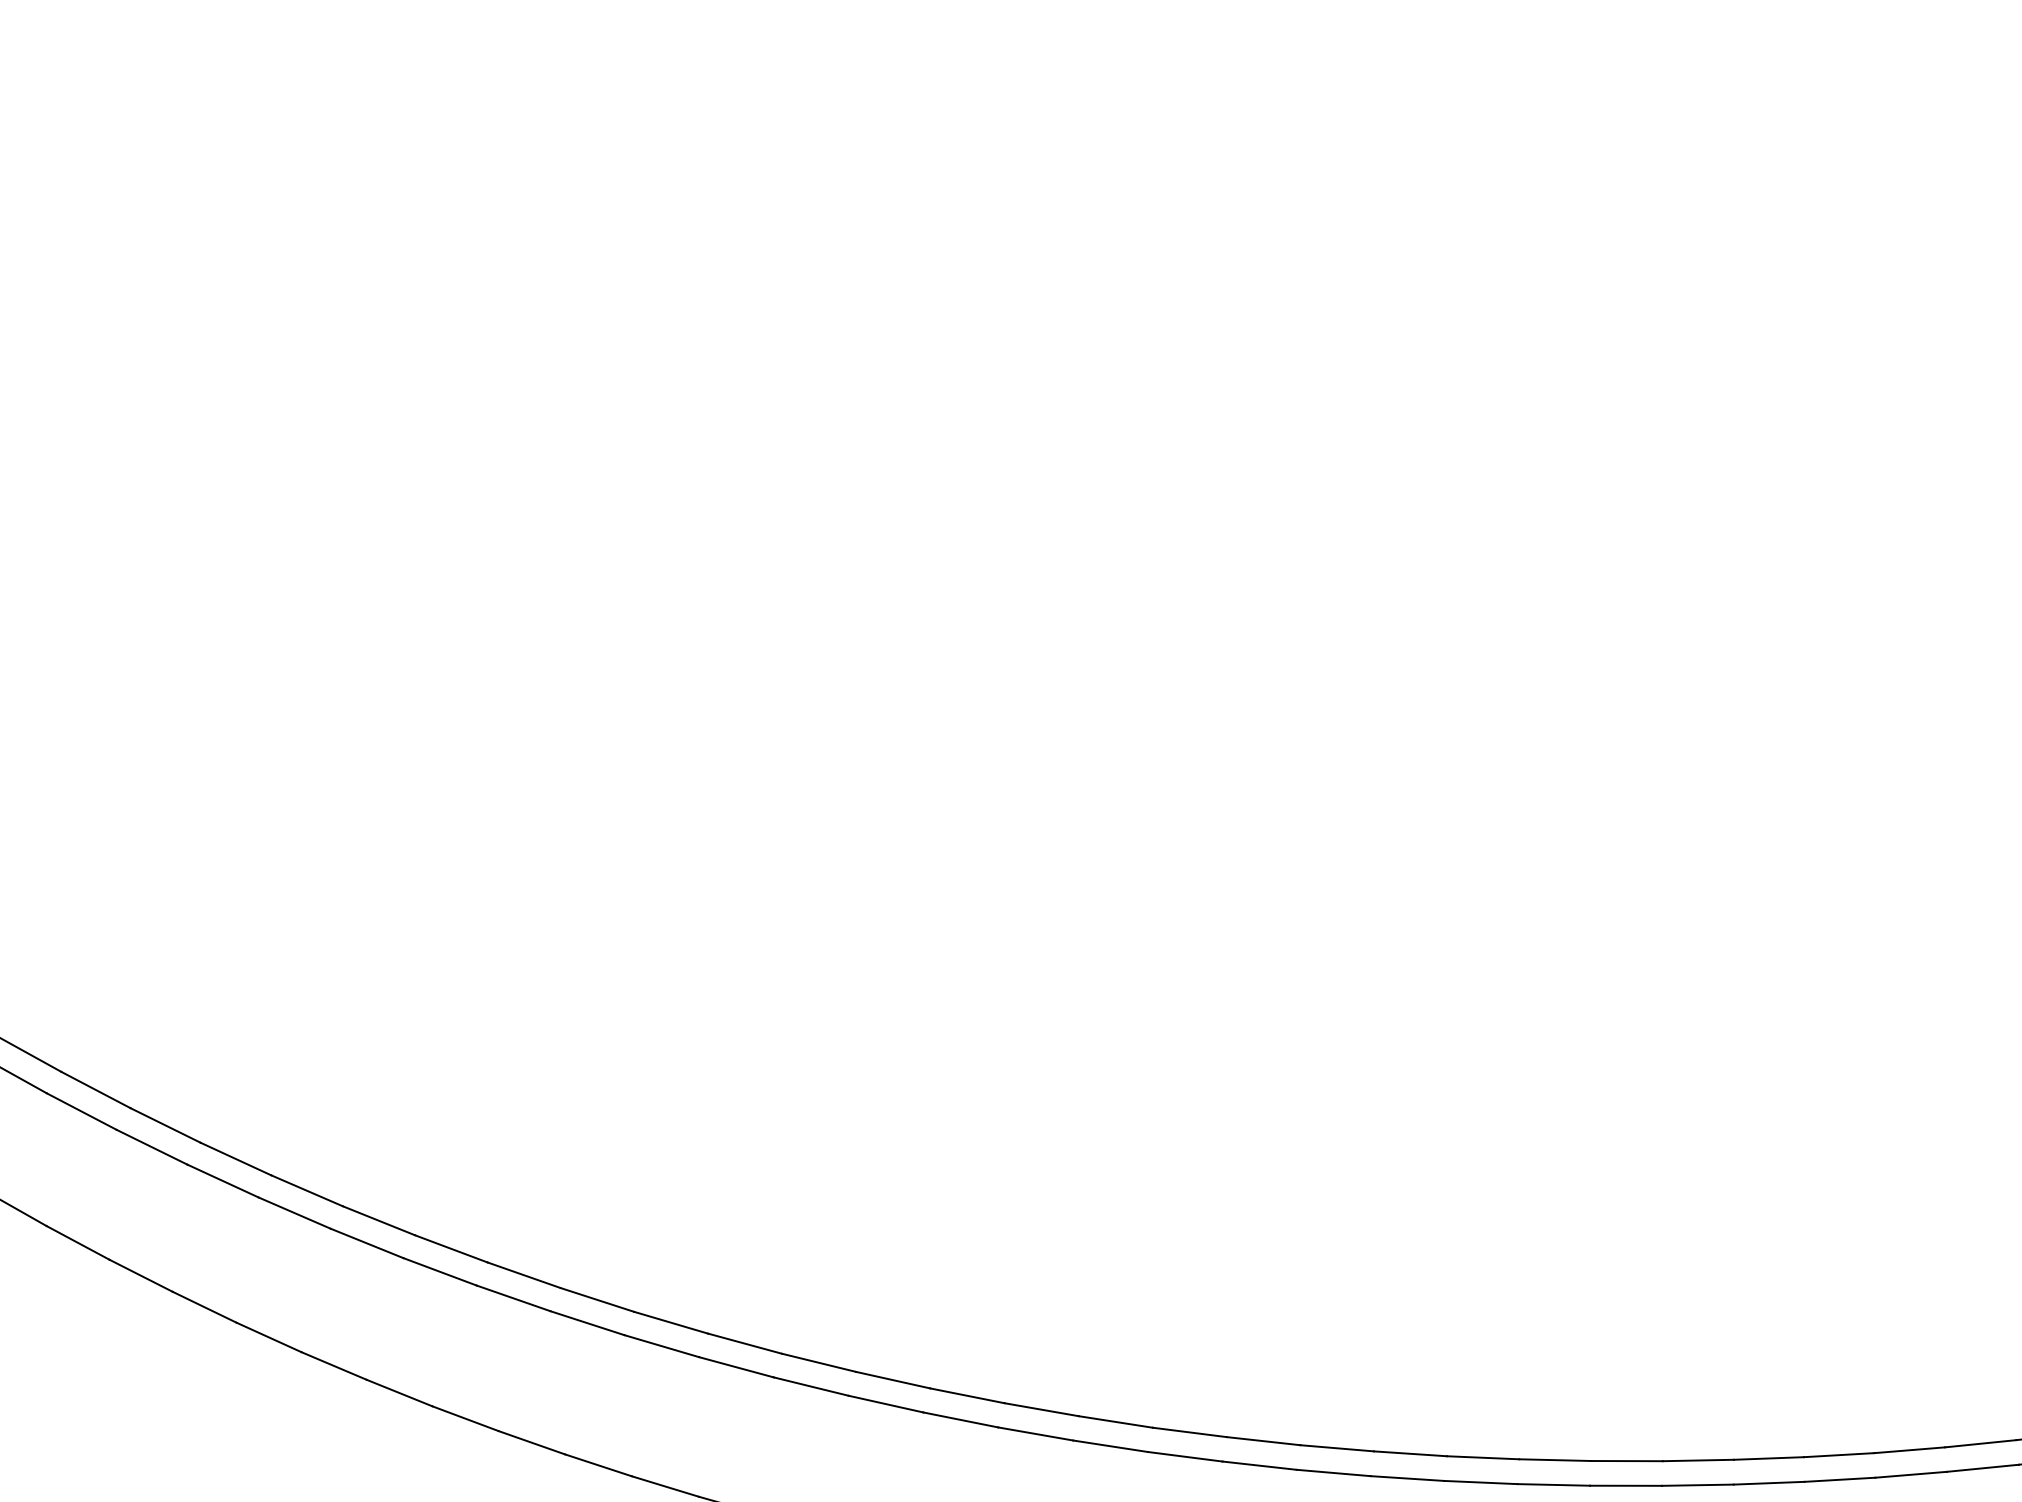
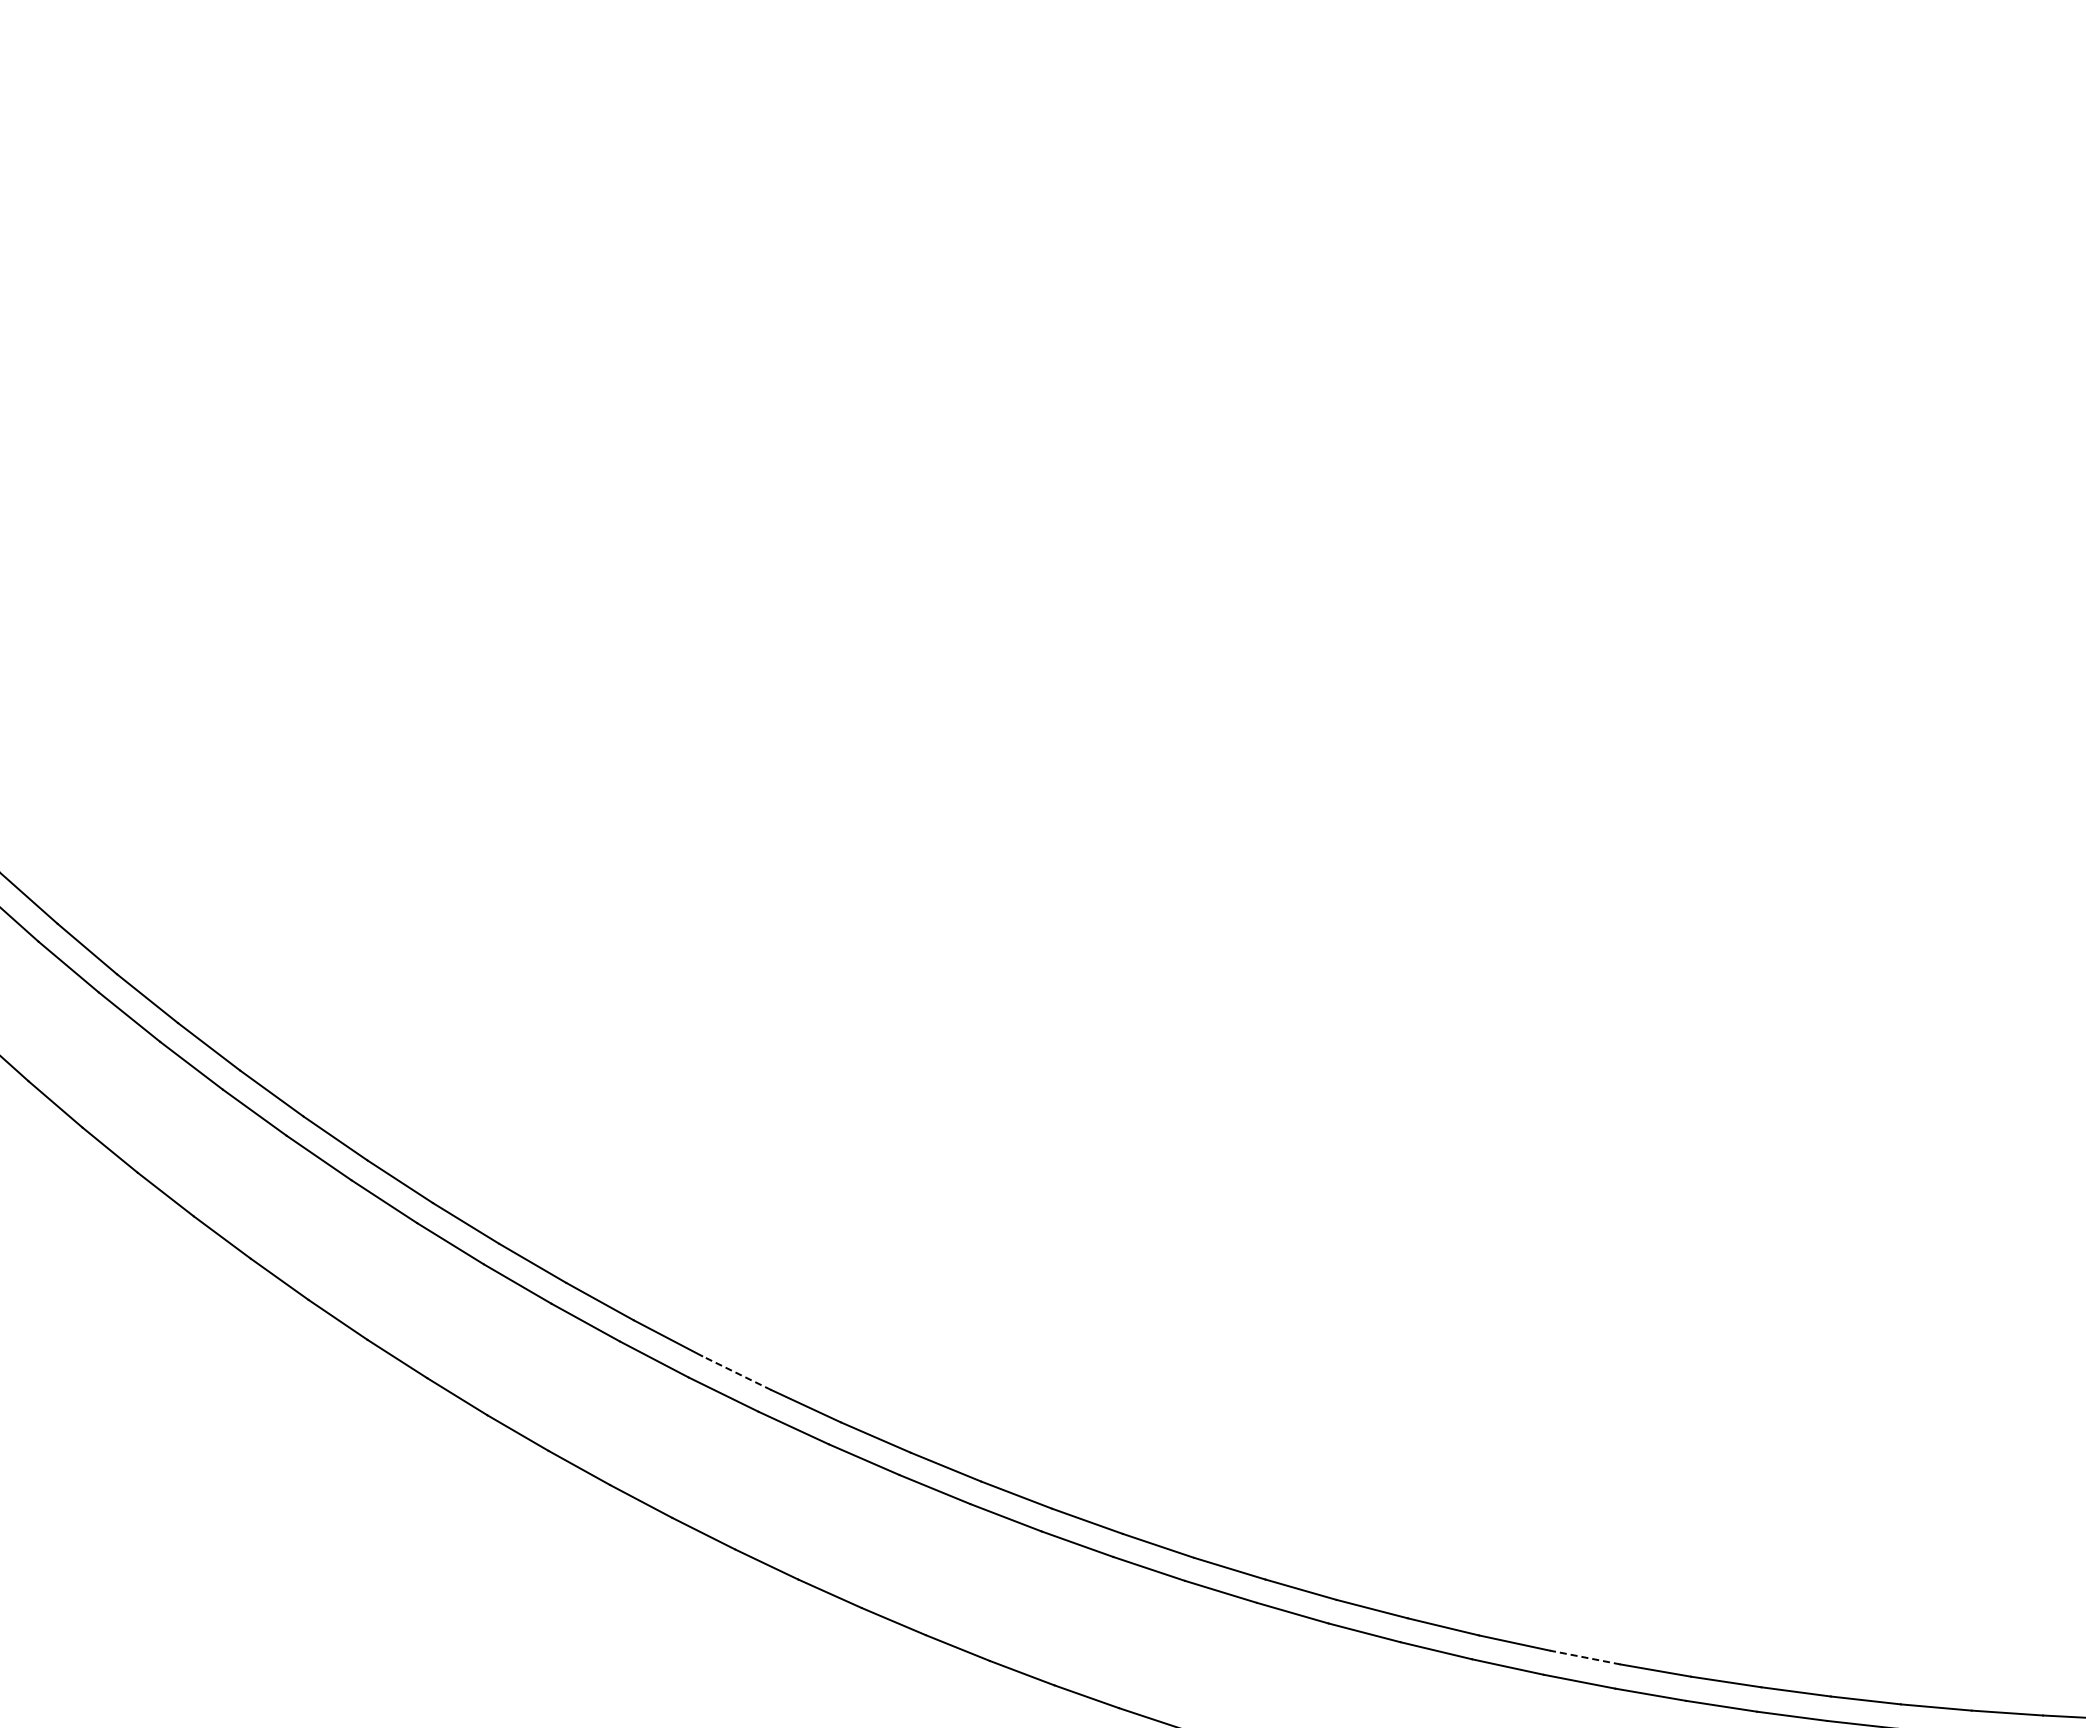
line: (670, 1323) -> (736, 1373), solid -> dashed
line: (1554, 1460) -> (1584, 1657), solid -> dashed

